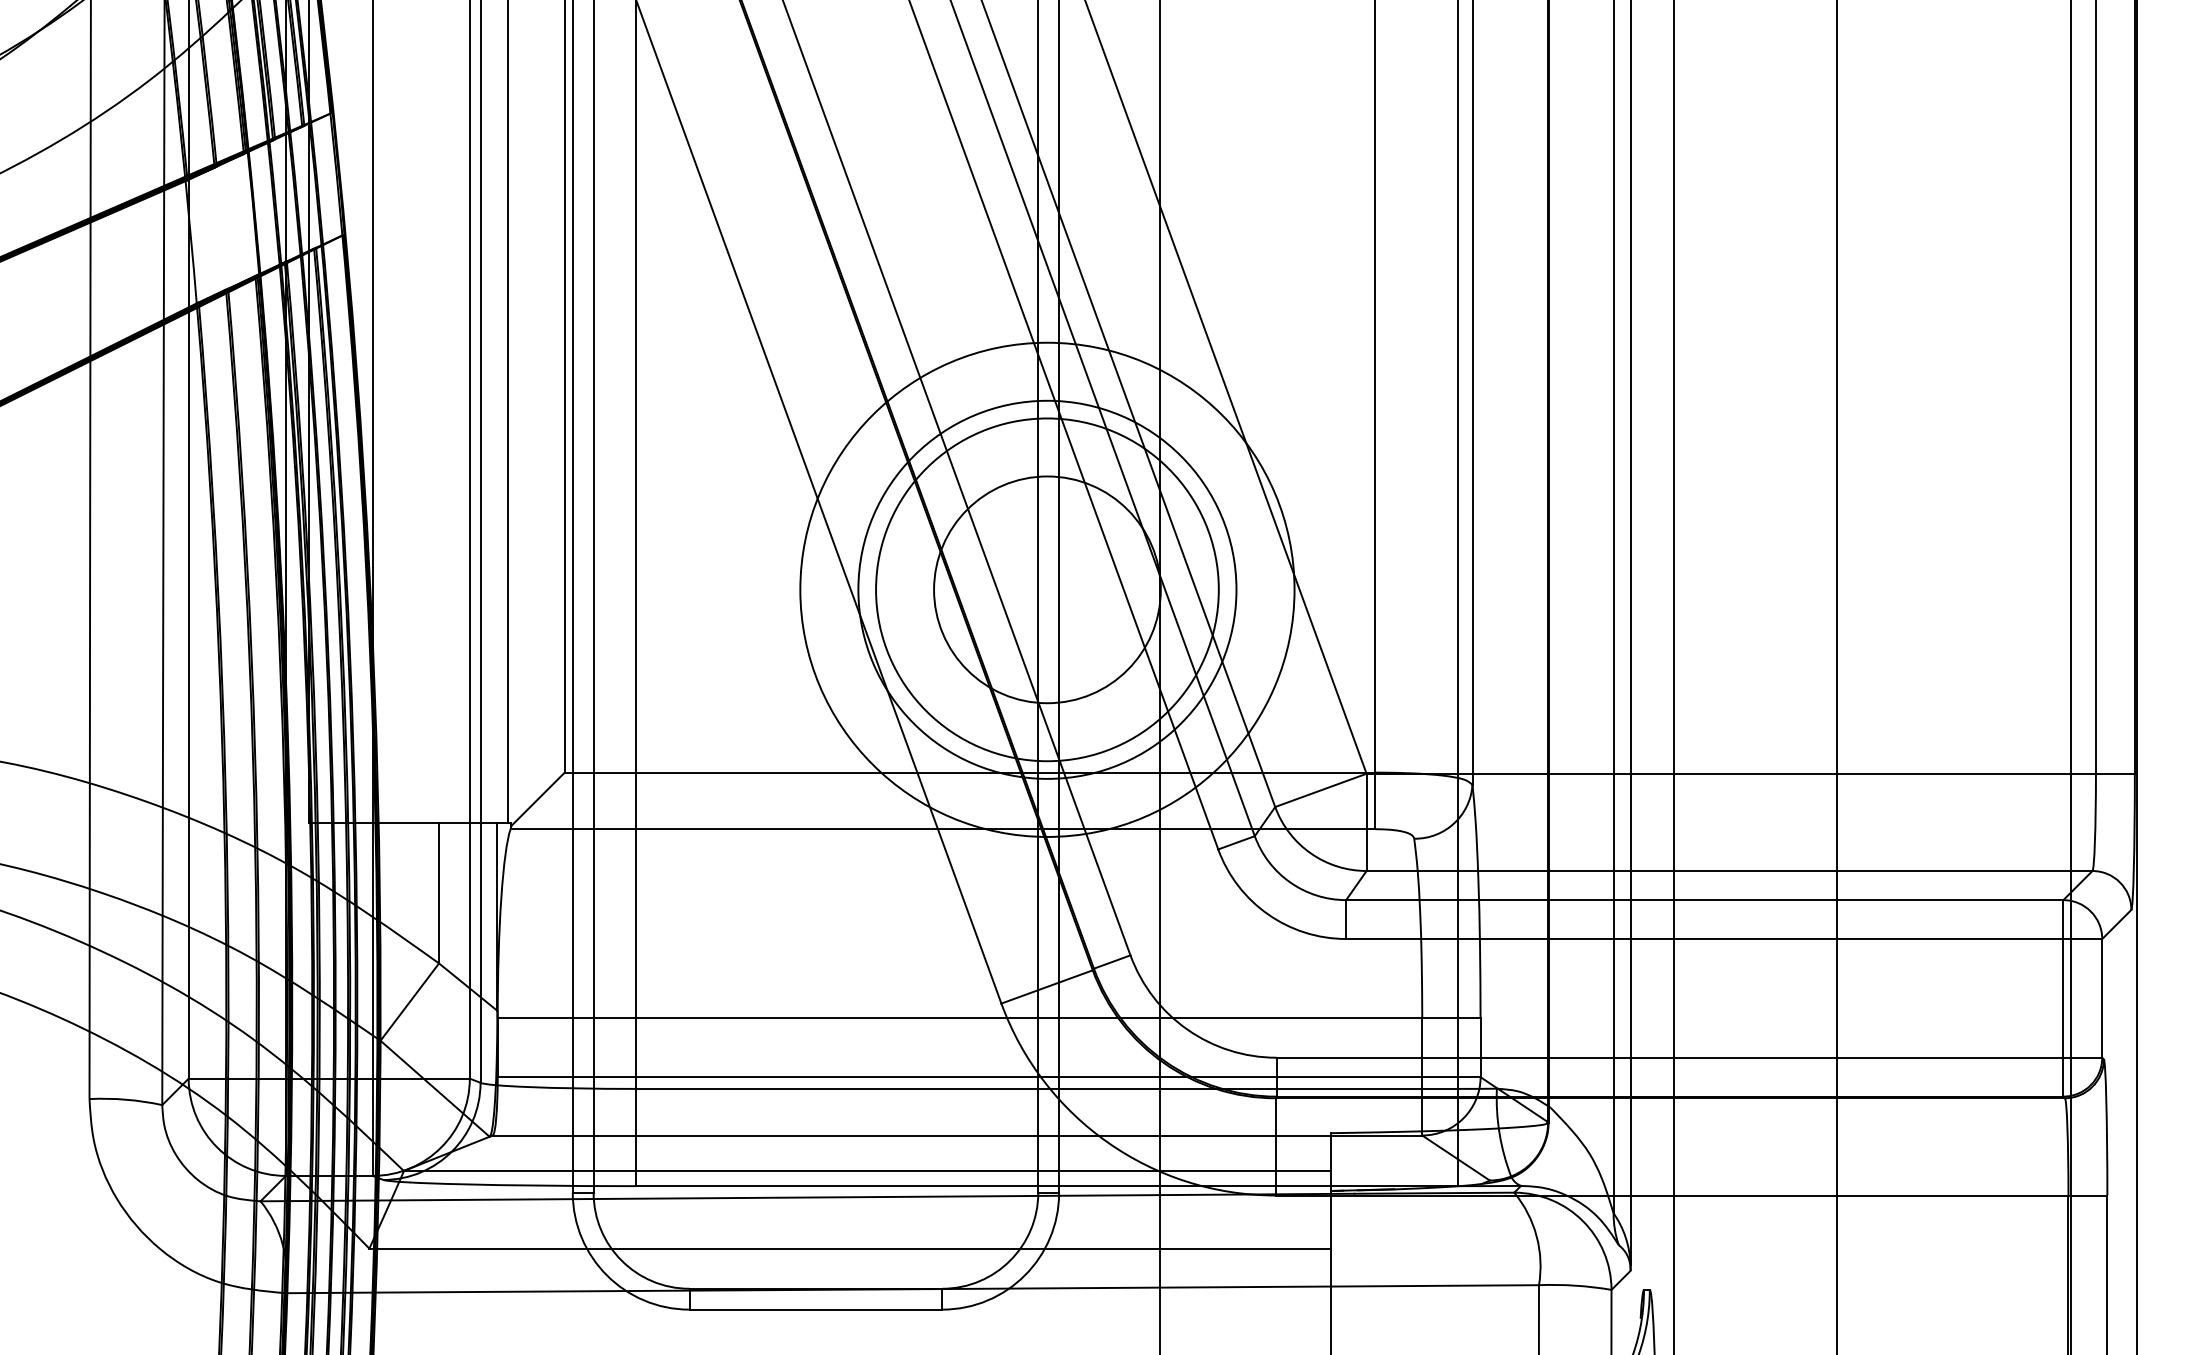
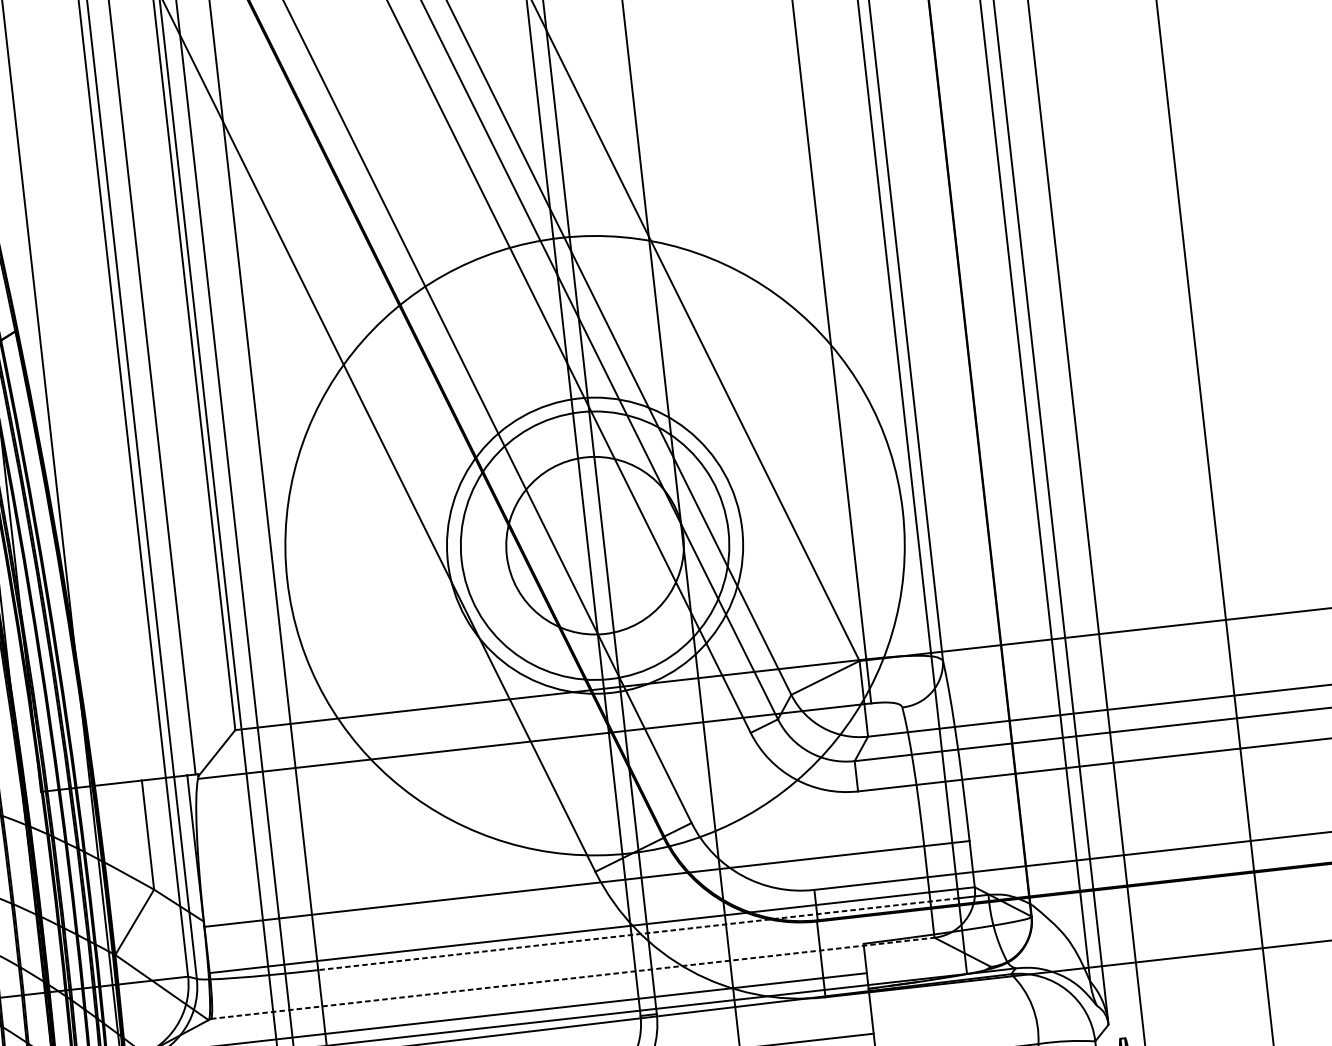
circle: (1047, 589) -> (595, 545), size x1.6
line: (1046, 1088) -> (637, 933), solid -> dashed
line: (957, 1135) -> (572, 978), solid -> dashed

